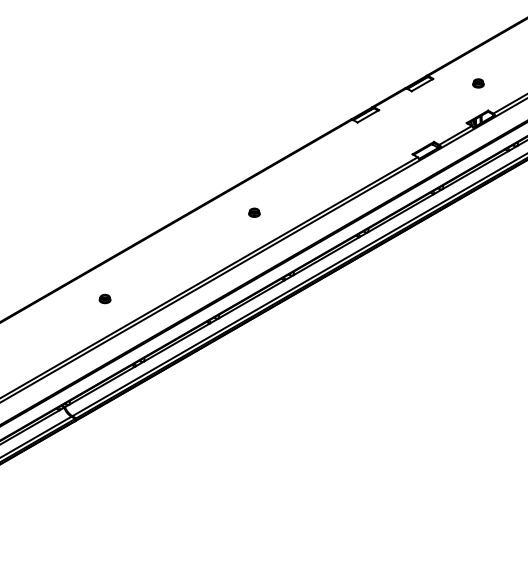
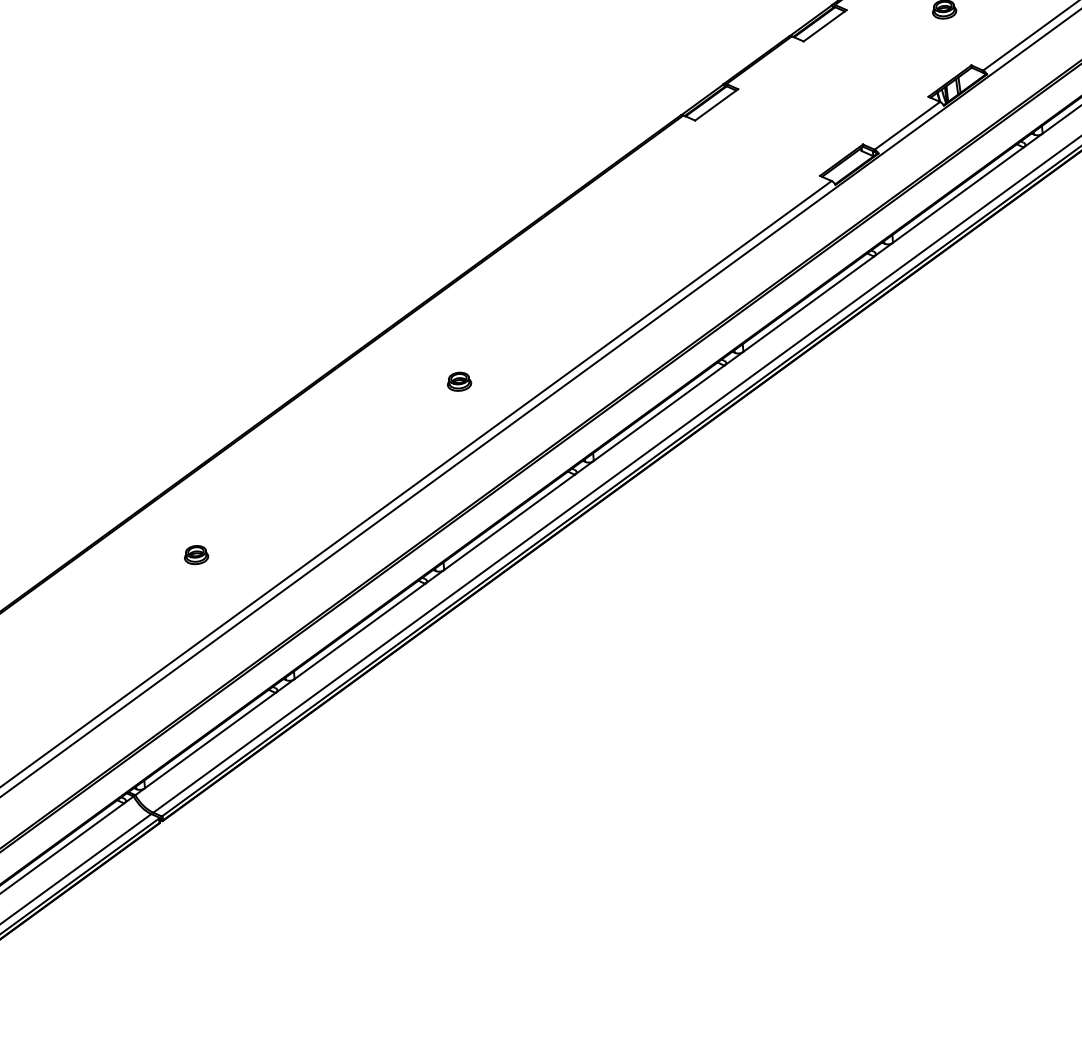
part: (254, 212) -> (459, 381), moved

